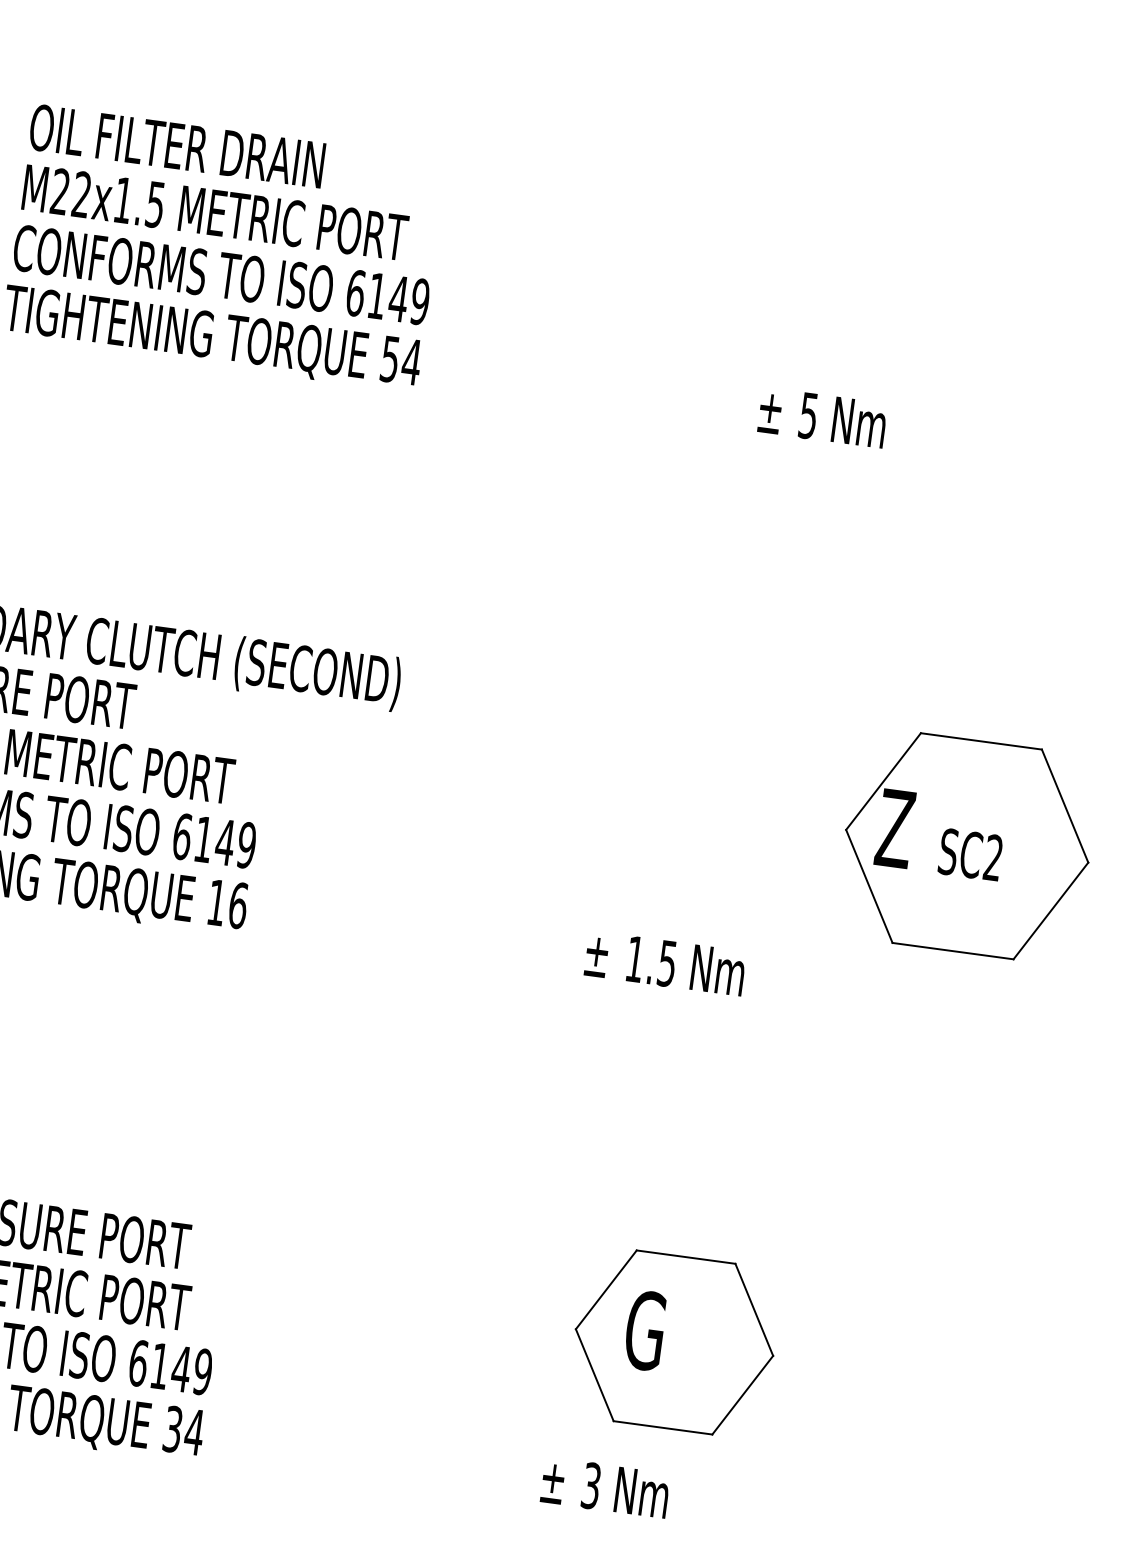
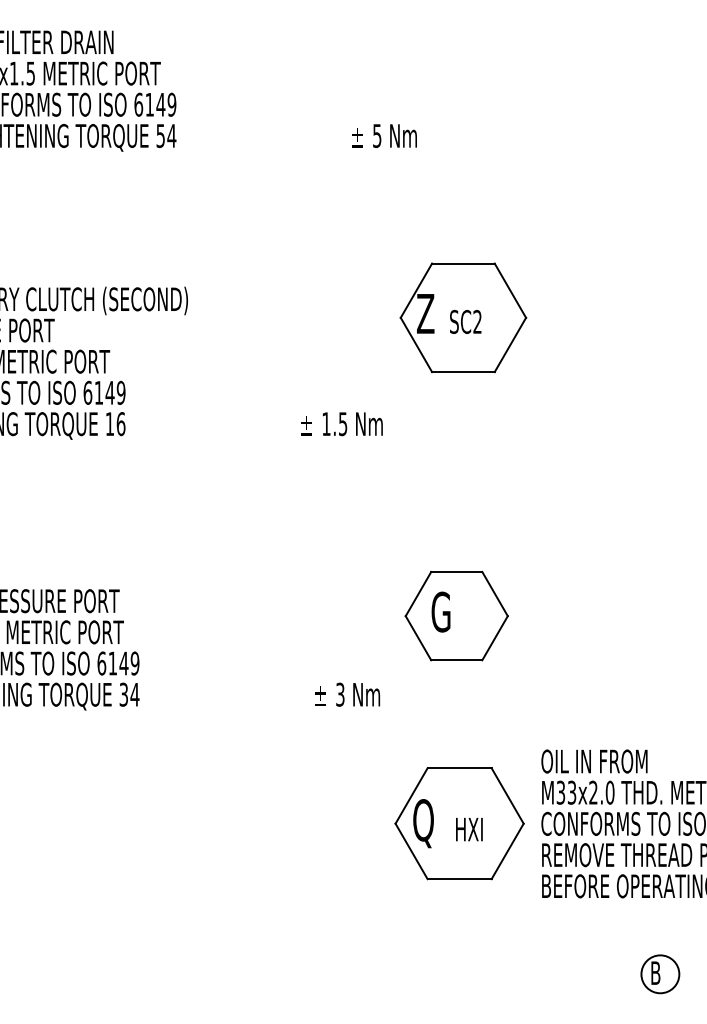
part: (967, 845) -> (463, 317), moved
part: (674, 1341) -> (456, 615), moved

